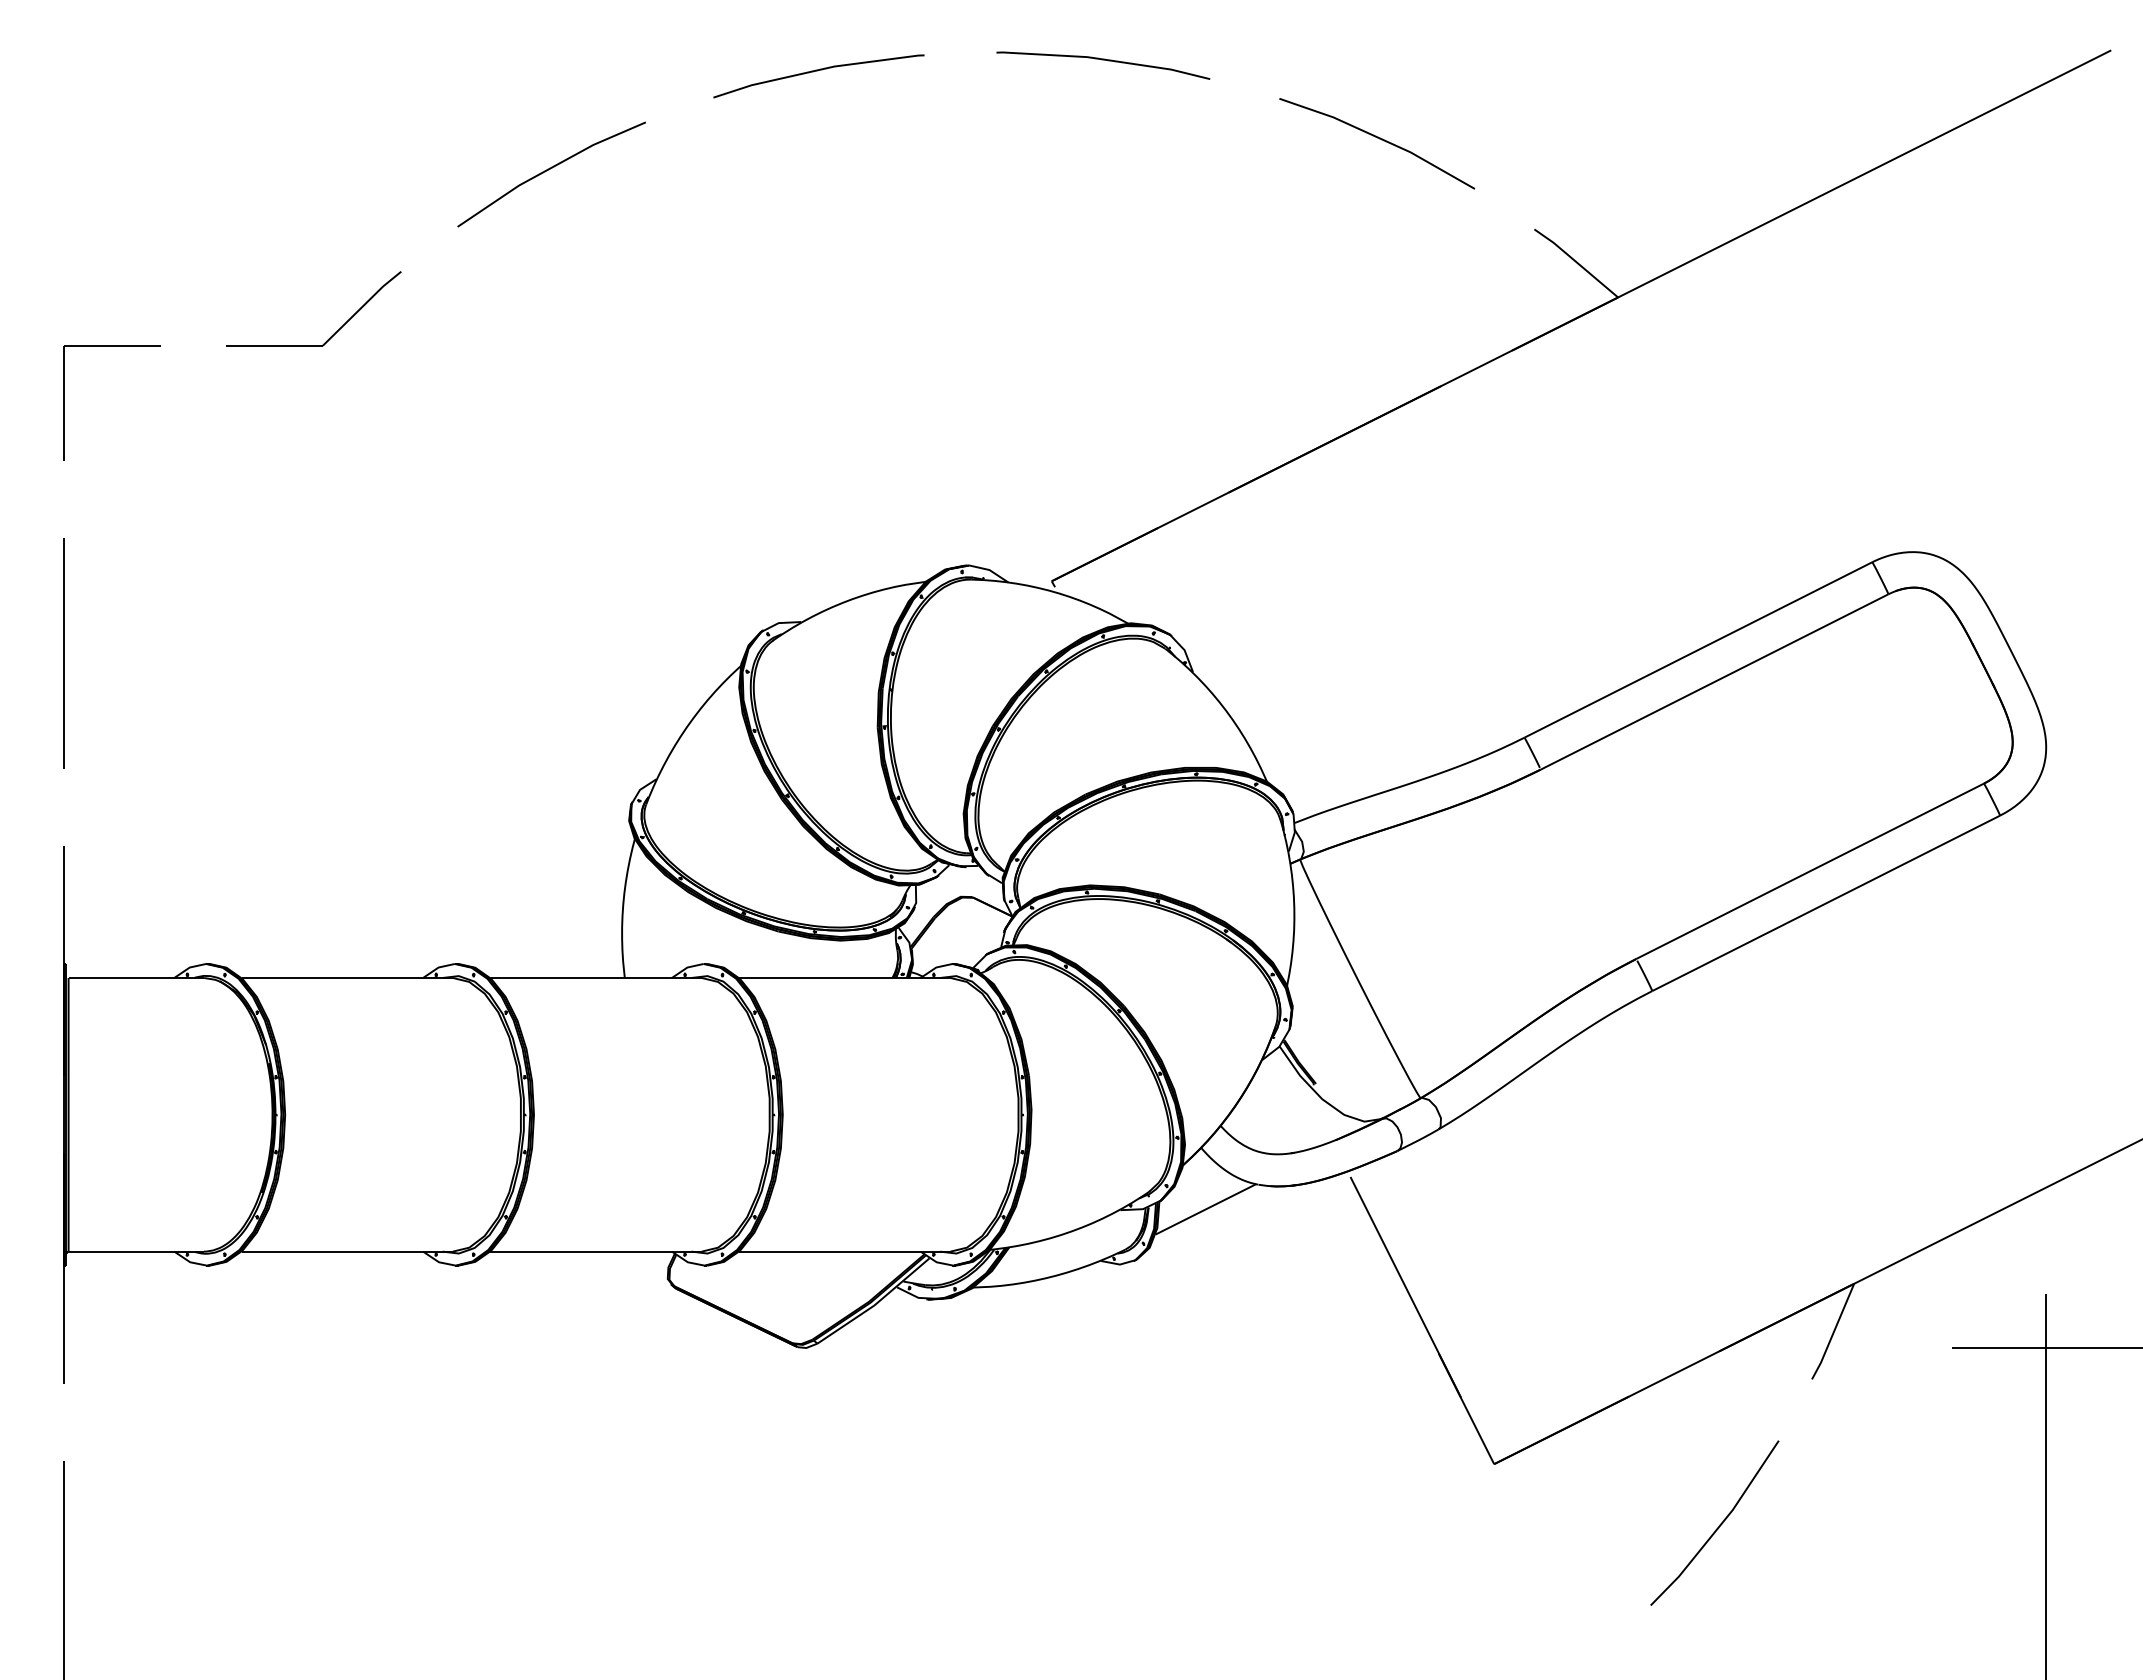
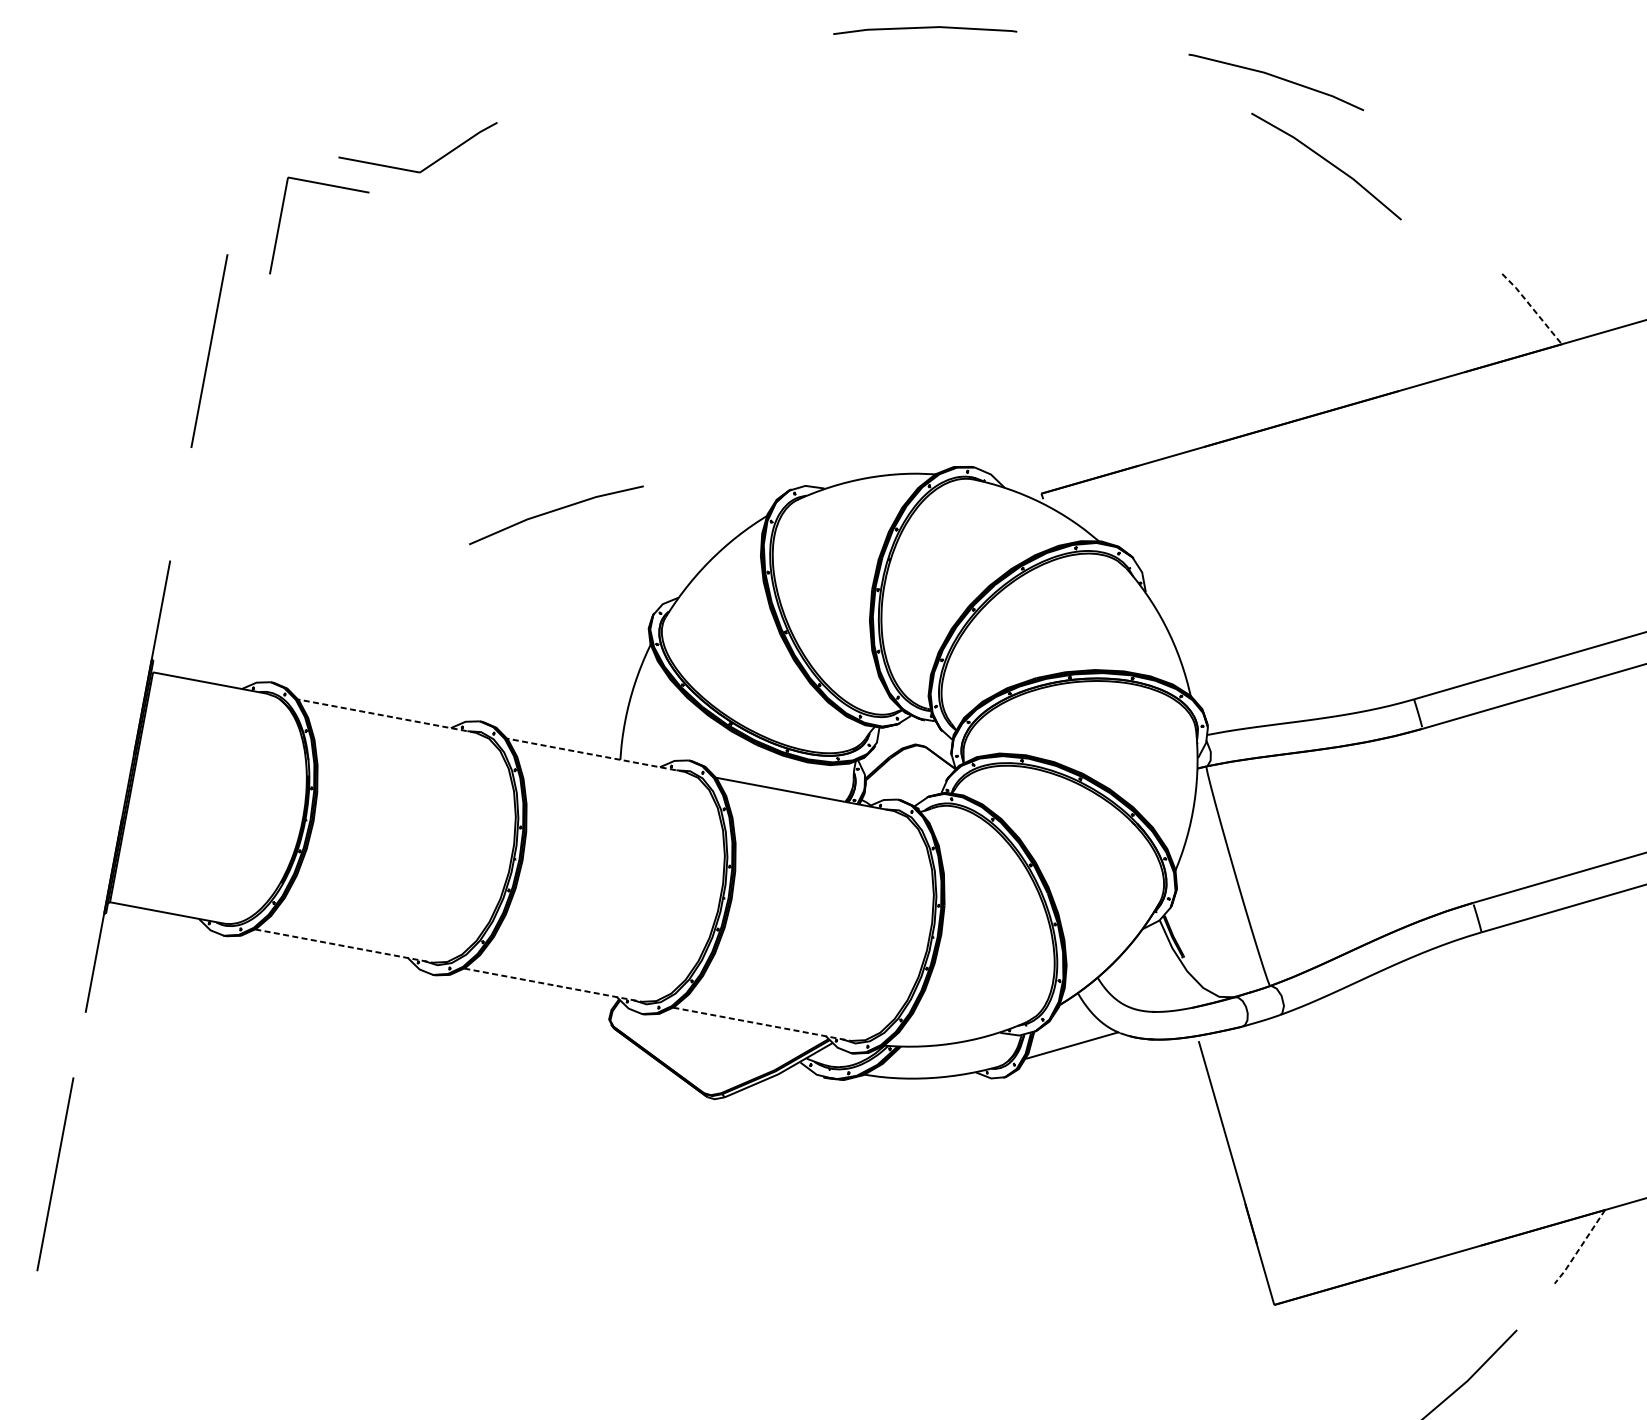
line: (1103, 60) -> (1277, 78), moved
line: (1379, 139) -> (1329, 163), moved
line: (548, 170) -> (554, 511), moved
line: (1576, 262) -> (1532, 308), solid -> dashed
part: (335, 331) -> (432, 162), moved
part: (64, 402) -> (279, 225), moved
line: (63, 653) -> (208, 351), moved
line: (347, 977) -> (387, 715), solid -> dashed
line: (596, 977) -> (596, 754), solid -> dashed
line: (347, 1251) -> (344, 946), solid -> dashed
line: (596, 1251) -> (553, 985), solid -> dashed
line: (844, 1251) -> (761, 1024), solid -> dashed
line: (1833, 1332) -> (1580, 1247), solid -> dashed

